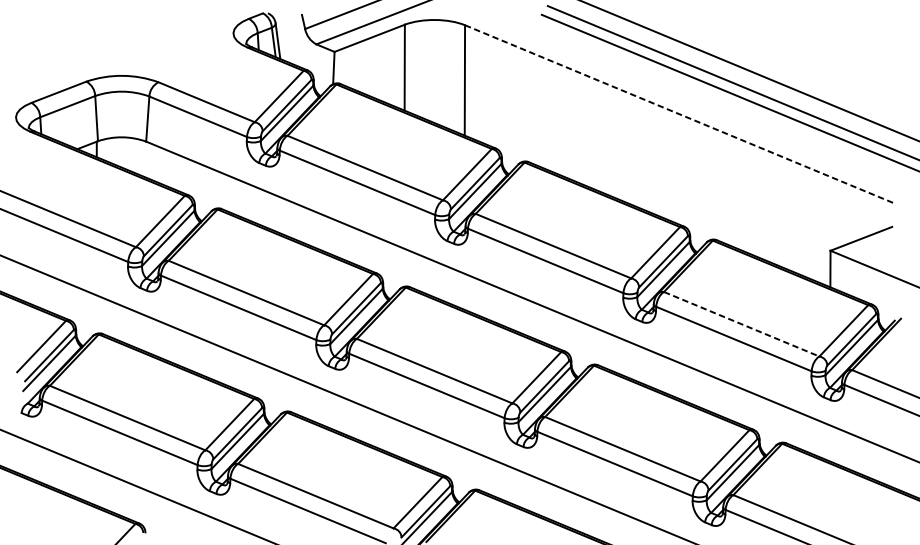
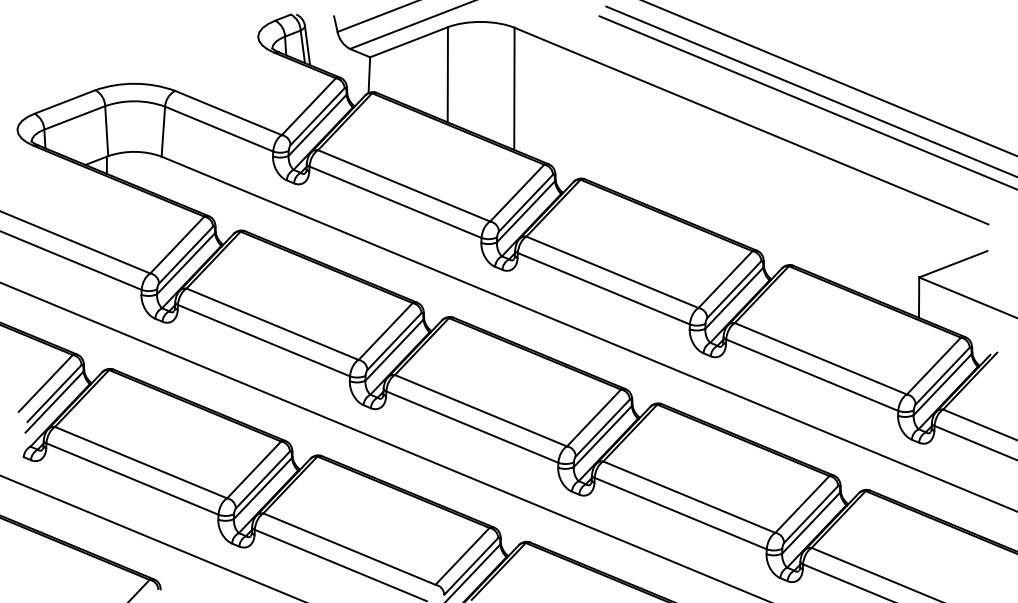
line: (679, 113) -> (751, 125), dashed -> solid
line: (742, 323) -> (821, 358), dashed -> solid

